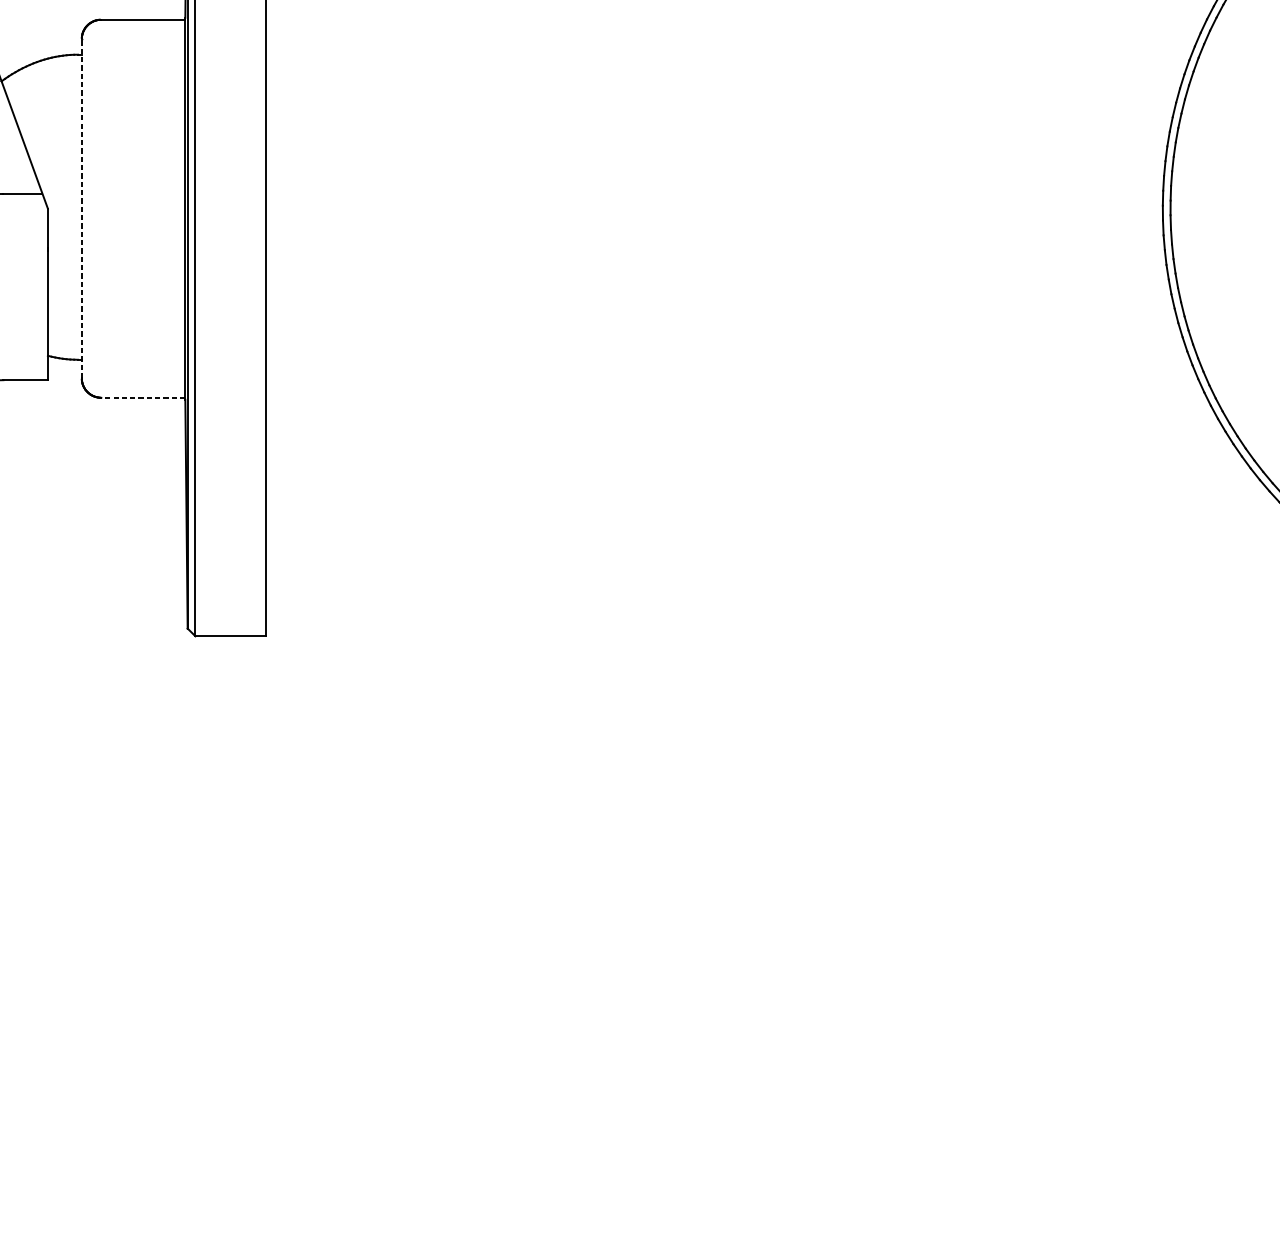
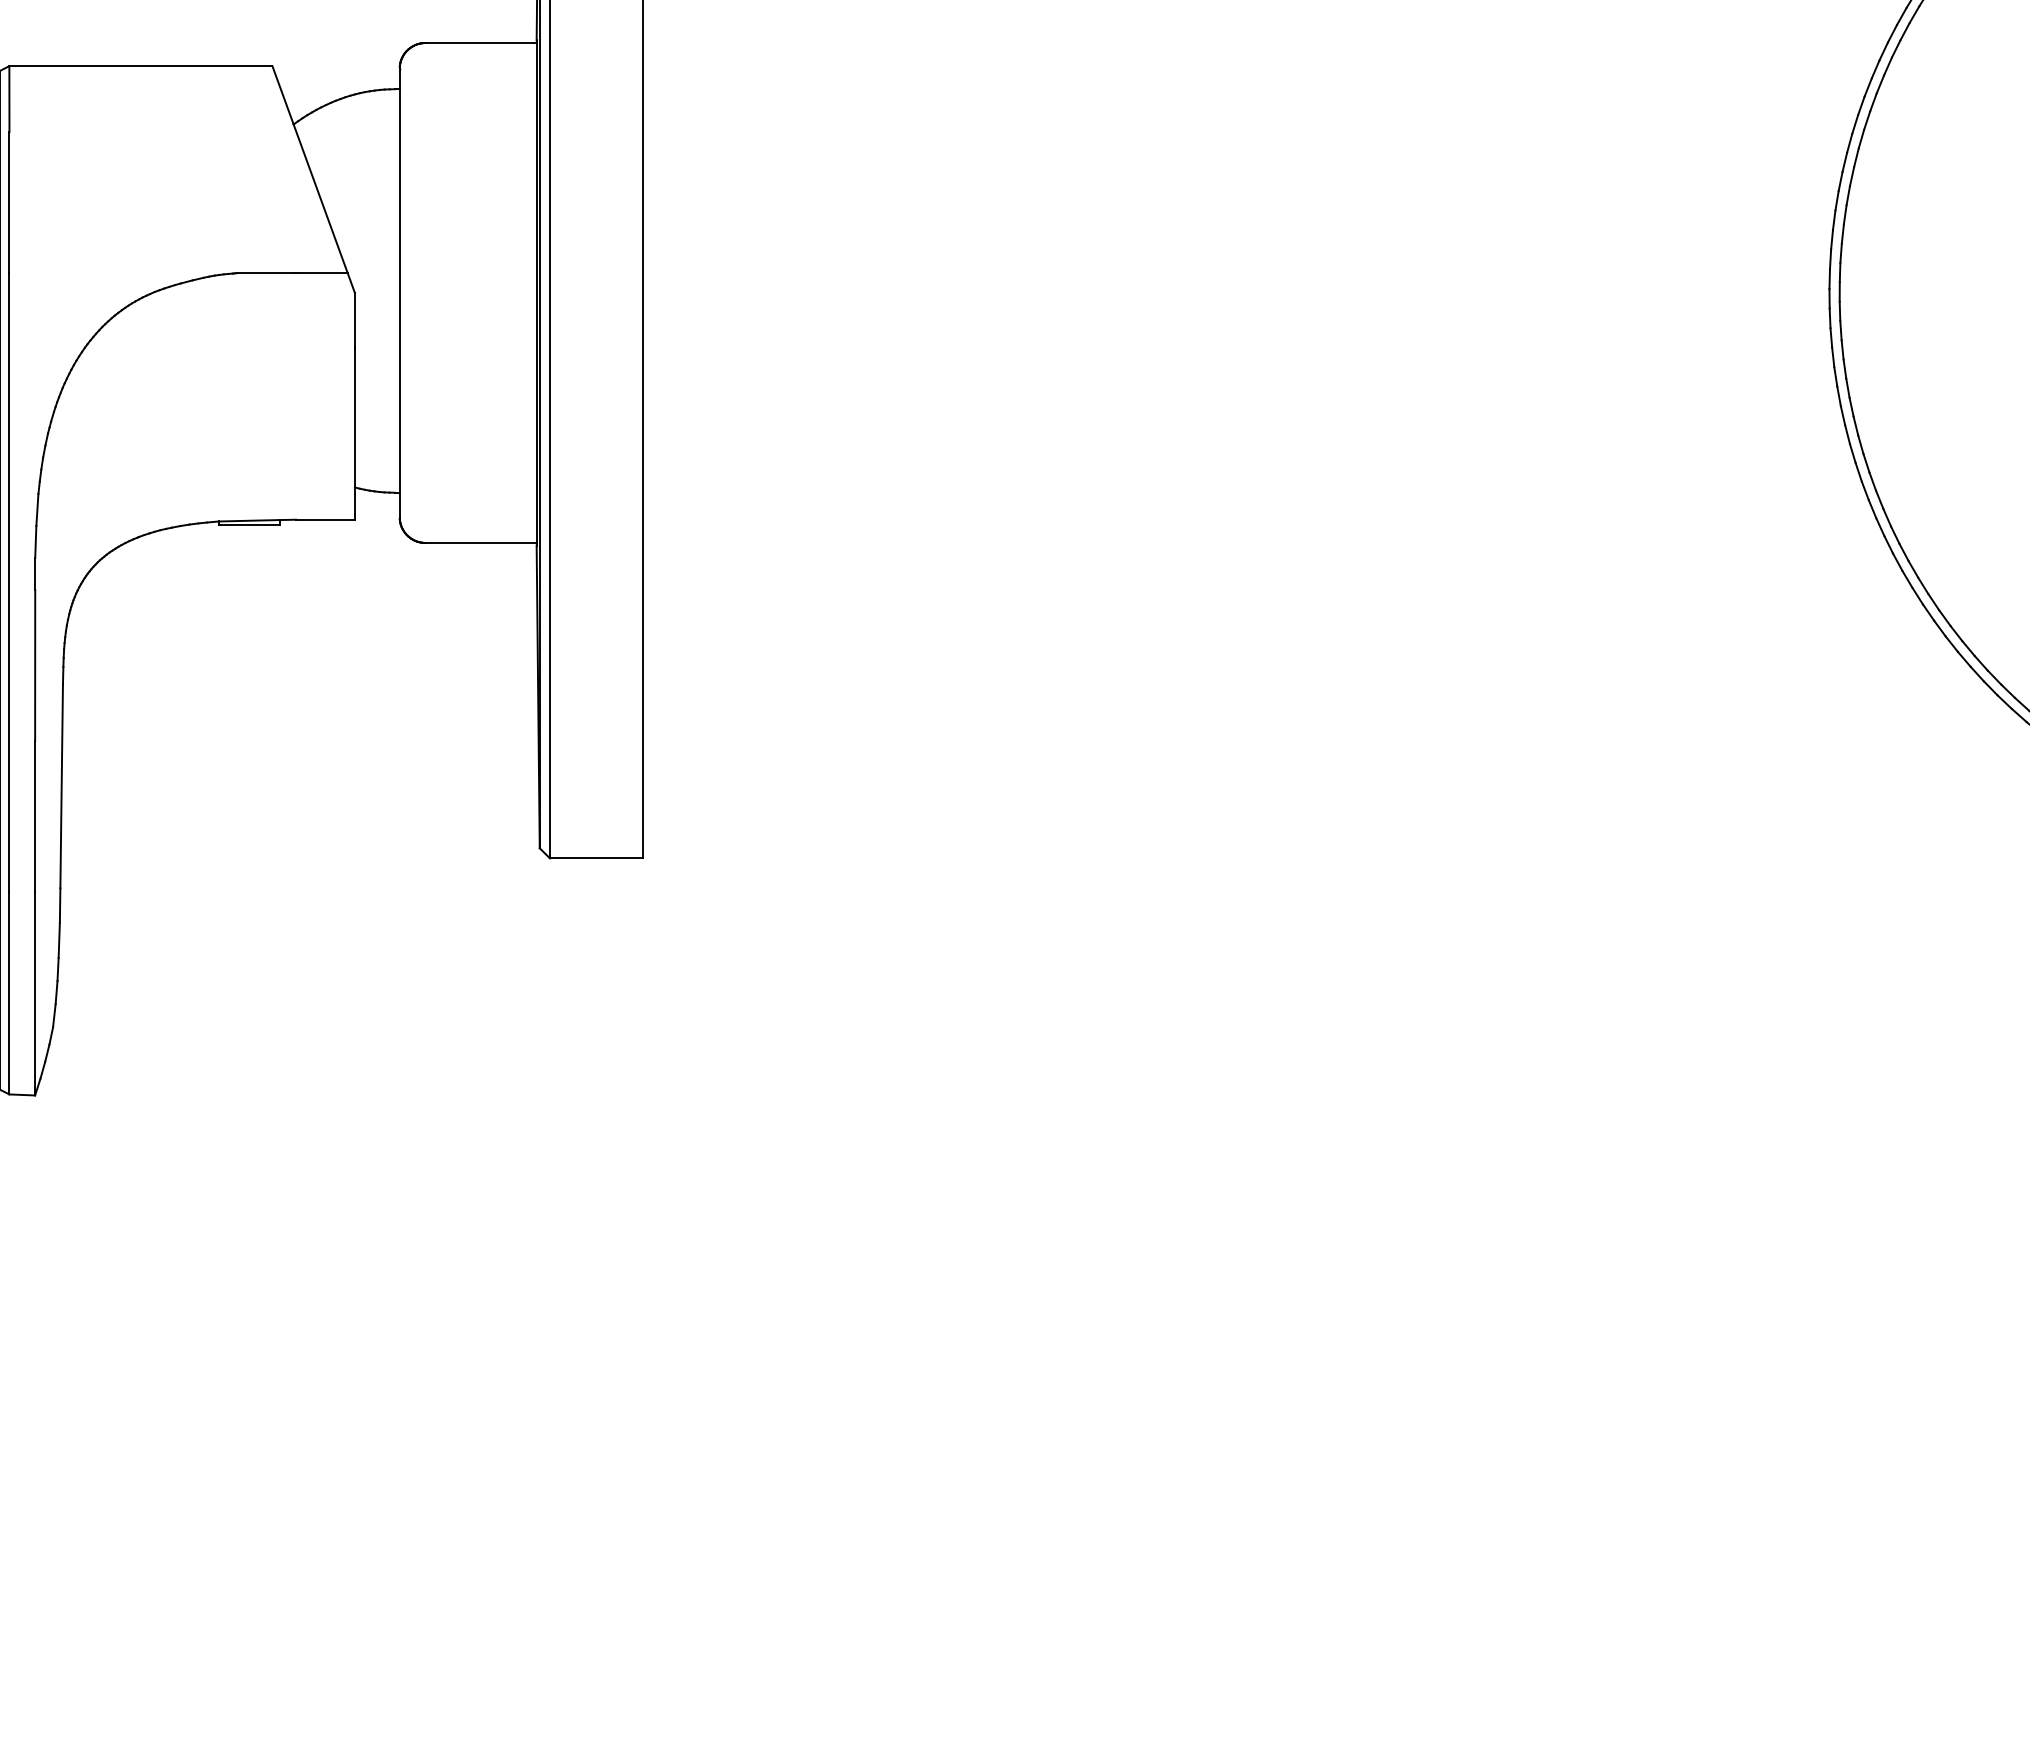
line: (81, 208) -> (399, 292), dashed -> solid
line: (143, 398) -> (481, 543), dashed -> solid

